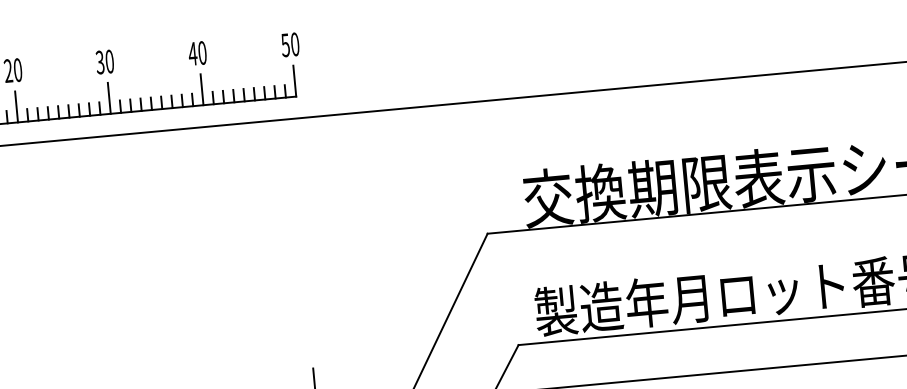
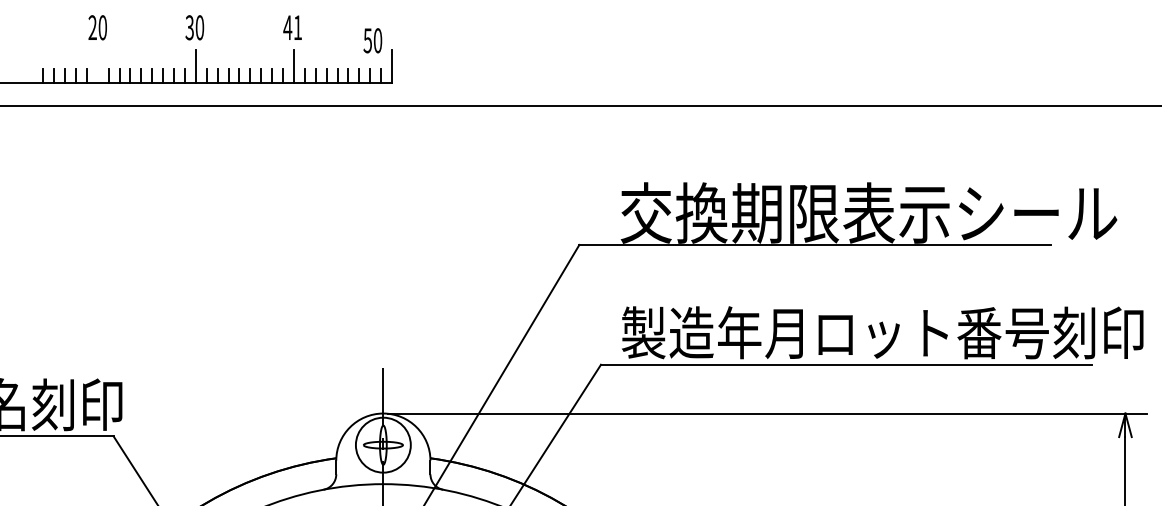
text: (289, 44) -> (372, 40), moved
text: (202, 52) -> (297, 27), 40 -> 41
line: (16, 106) -> (97, 65), removed

